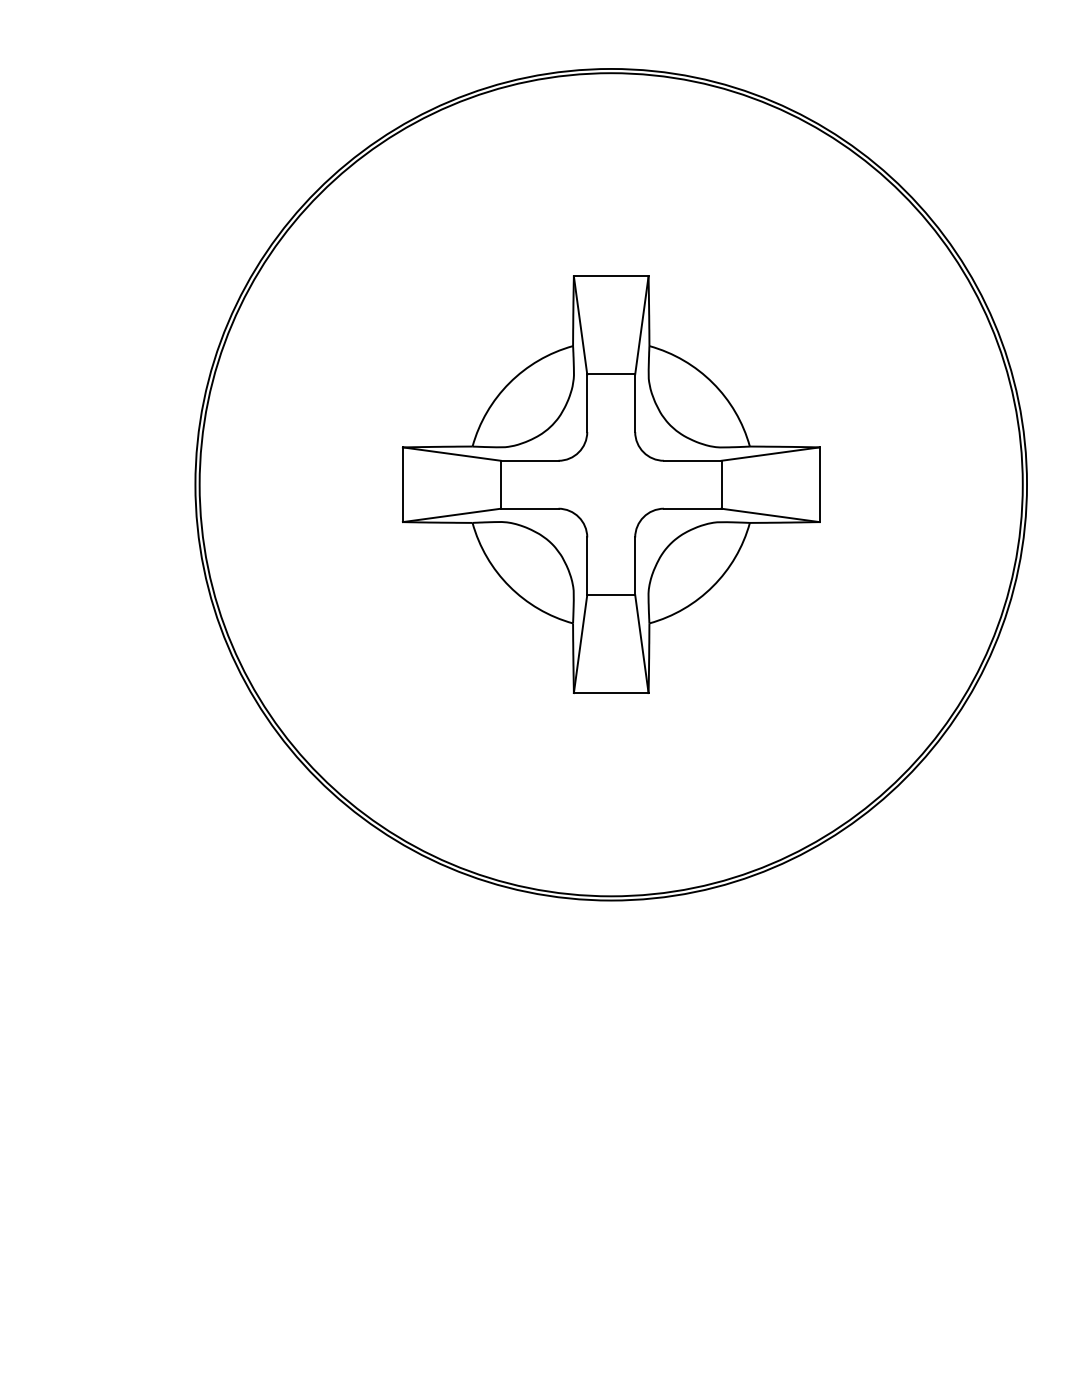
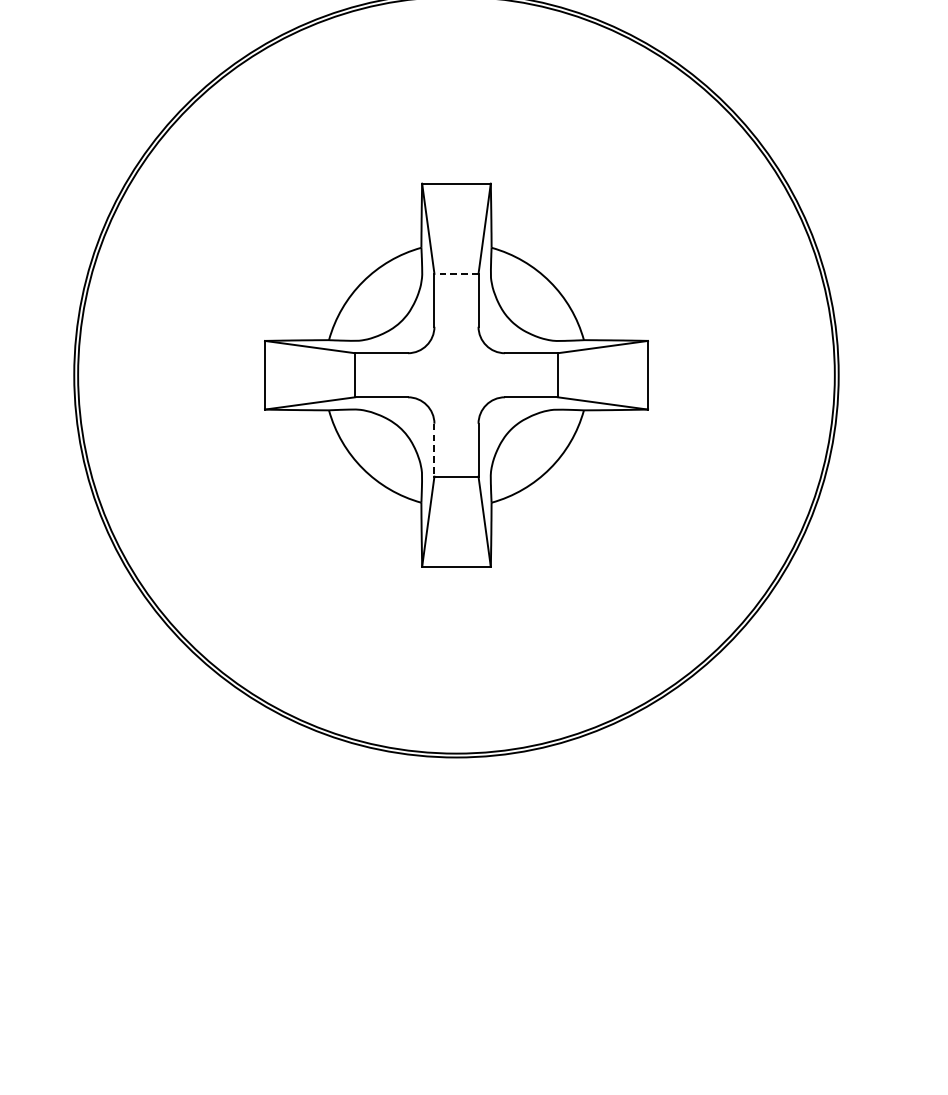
line: (611, 374) -> (456, 273), solid -> dashed
line: (587, 566) -> (434, 450), solid -> dashed

